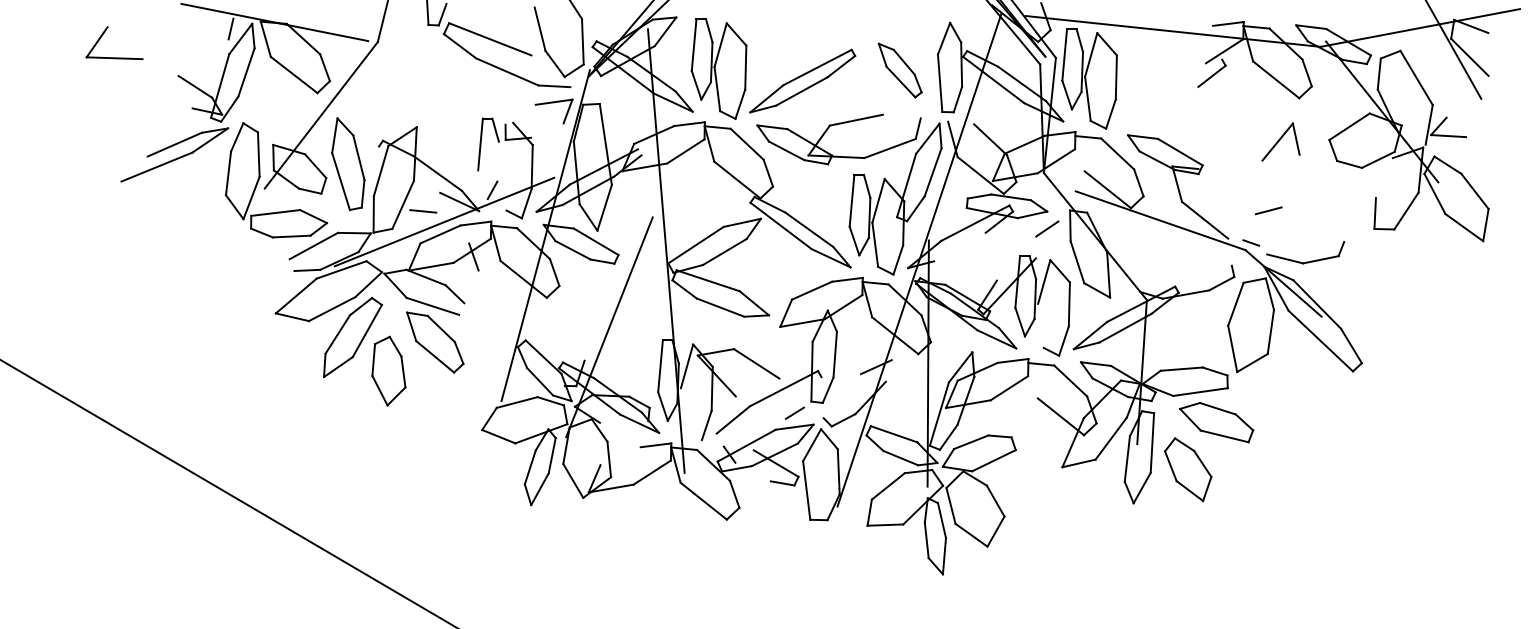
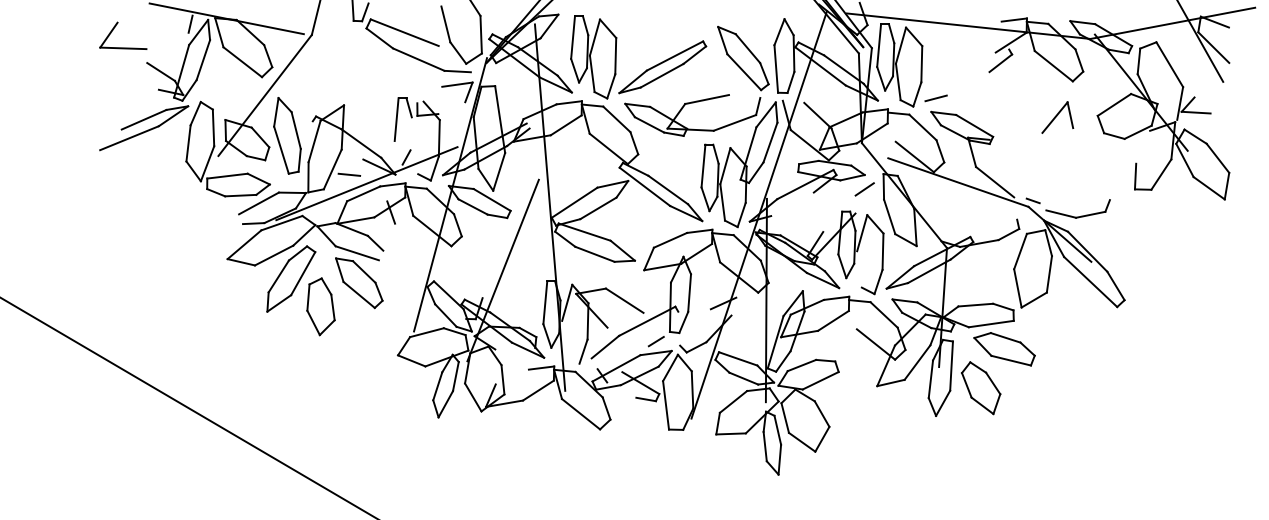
part: (102, 36) -> (113, 30), moved
part: (899, 70) -> (742, 58), size x1.43
line: (1268, 210) -> (935, 98), moved

